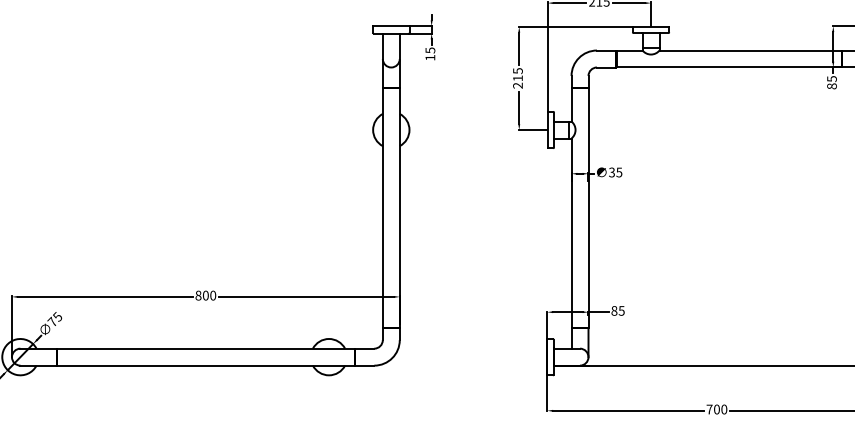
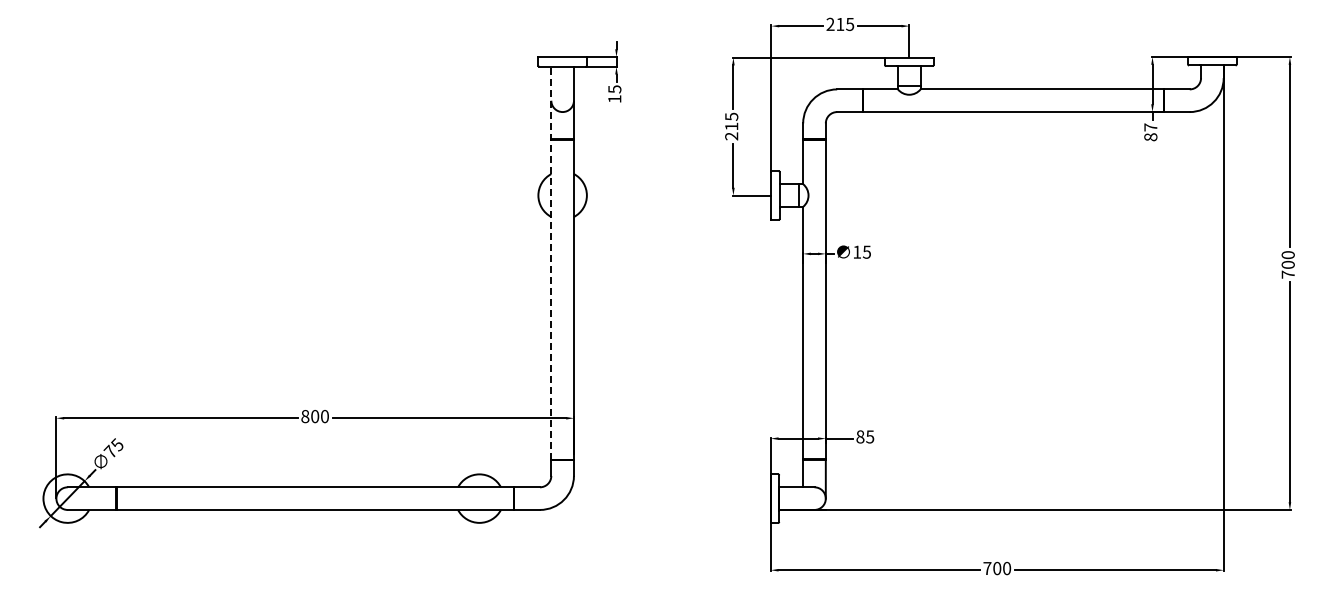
text: (831, 79) -> (1150, 127), 85 -> 87
text: (612, 171) -> (857, 251), 35 -> 15
line: (382, 180) -> (551, 263), solid -> dashed

